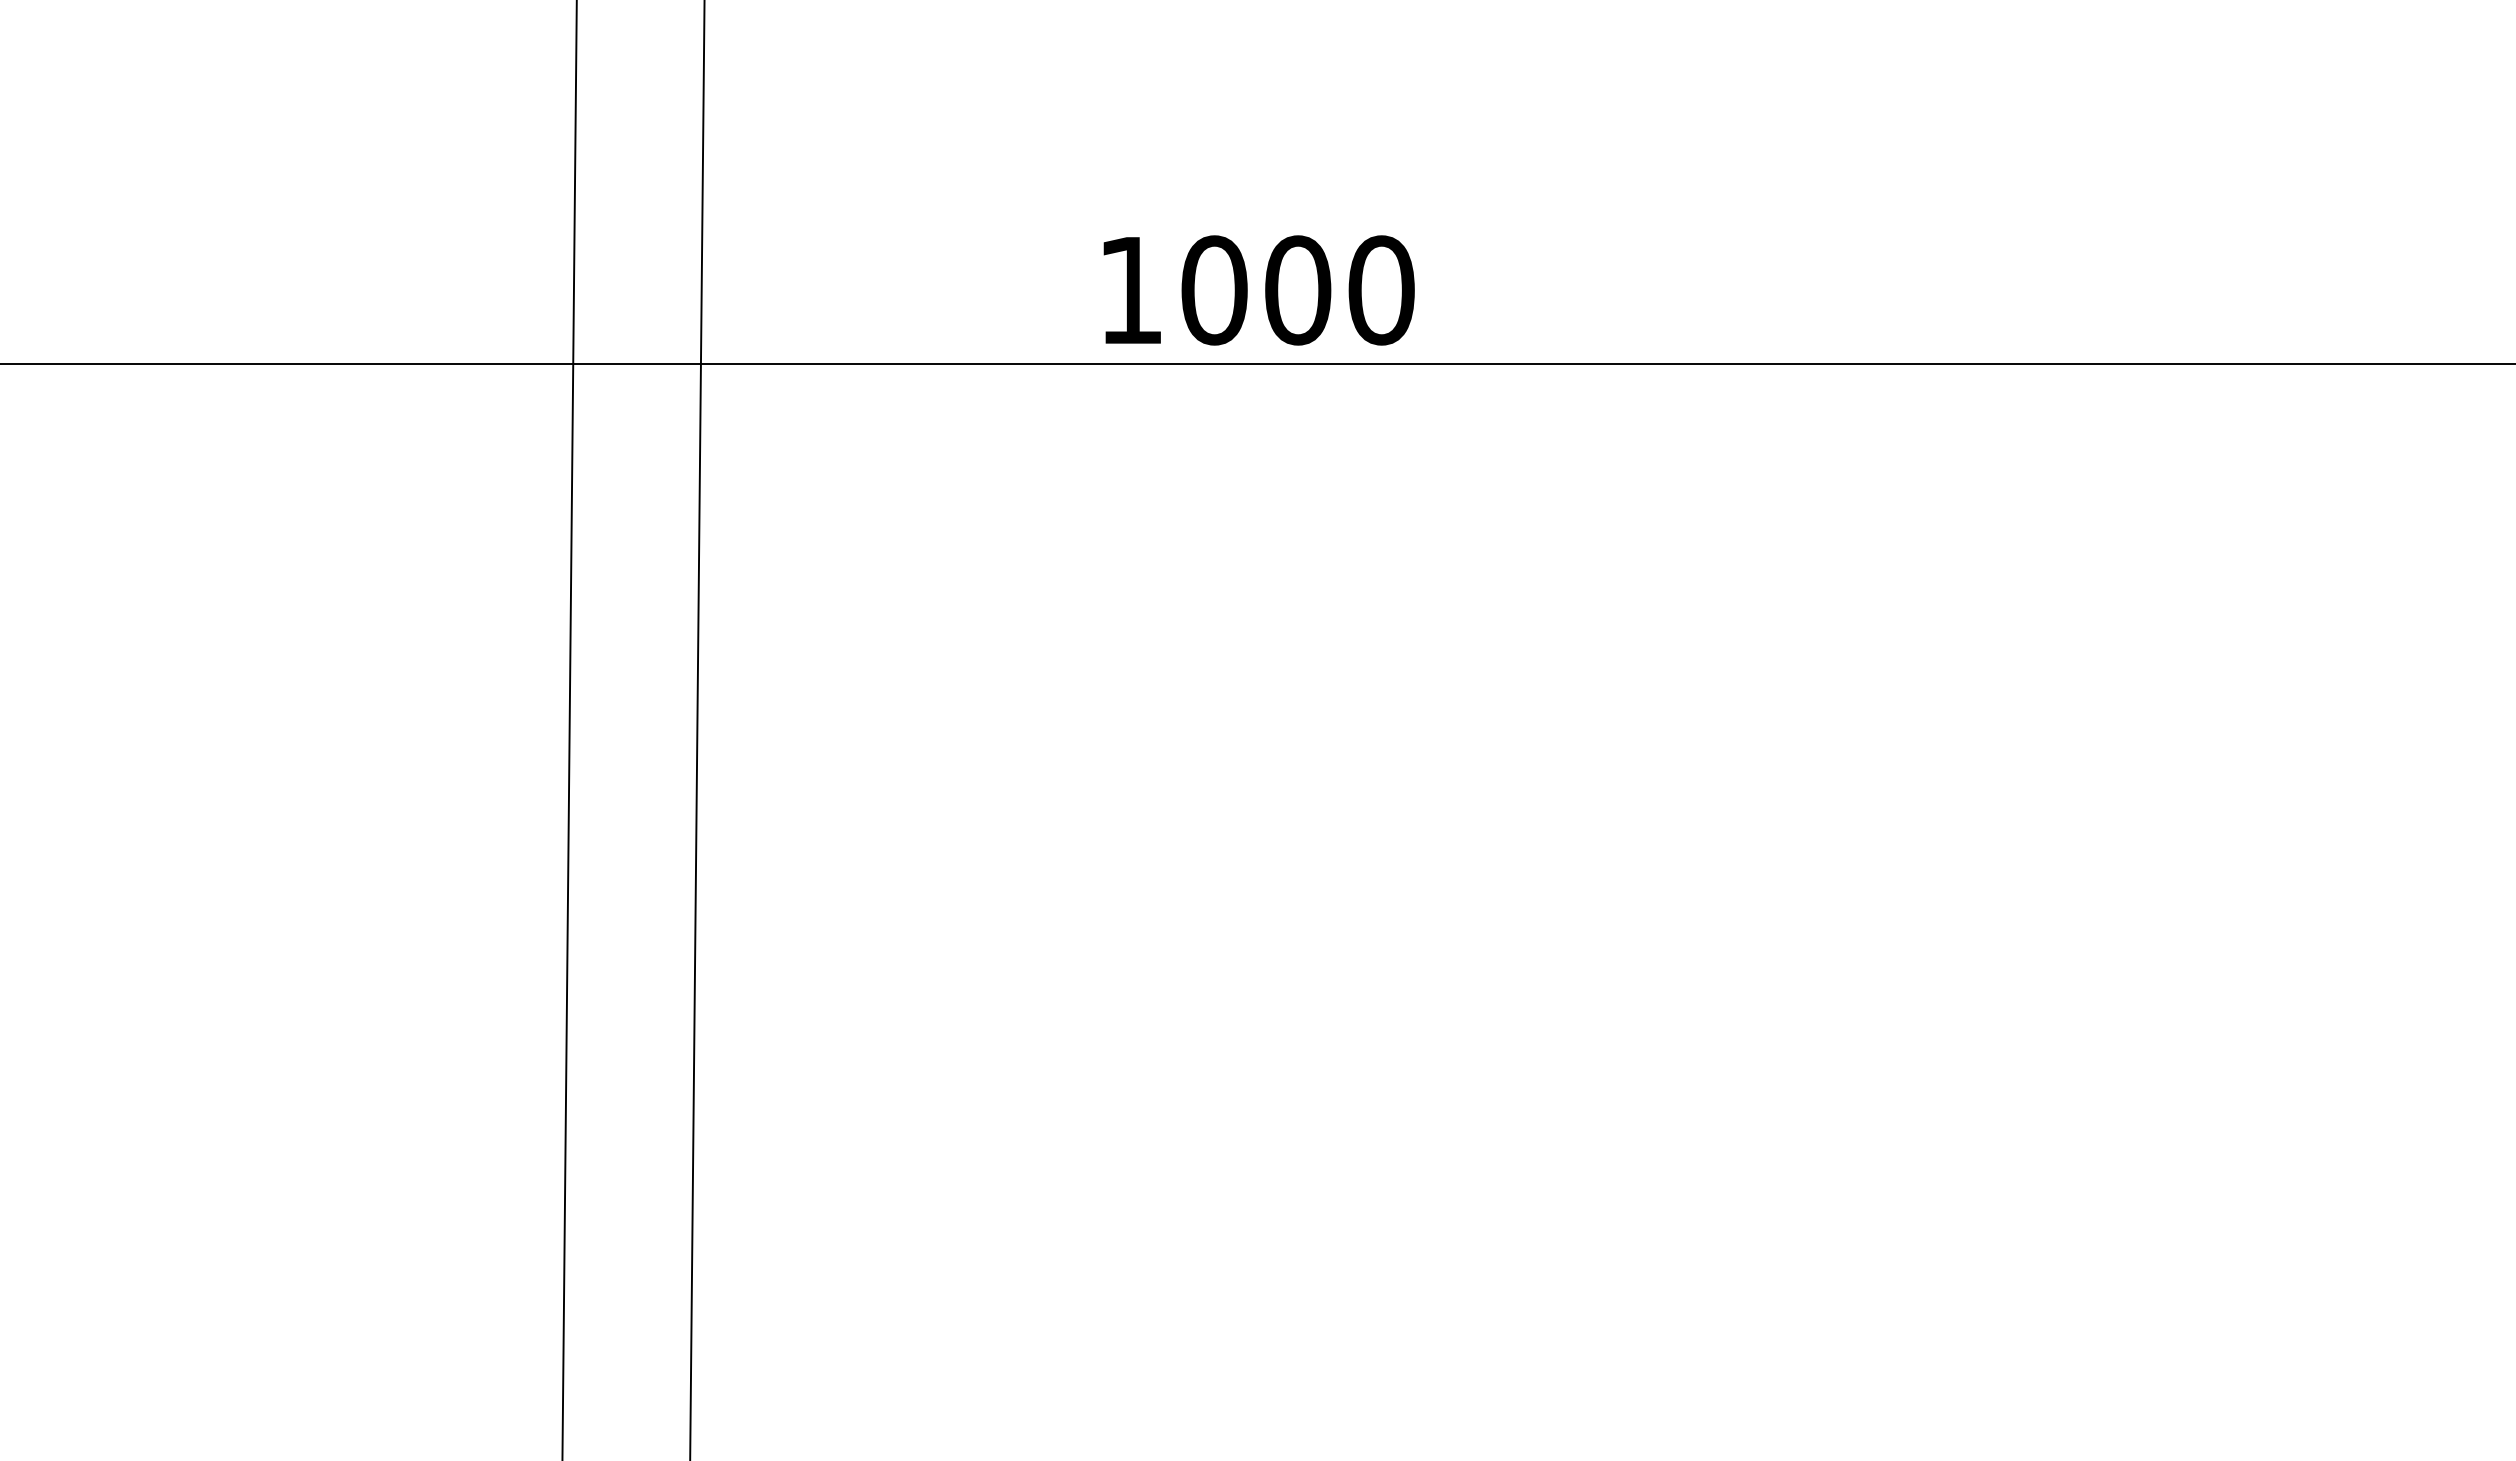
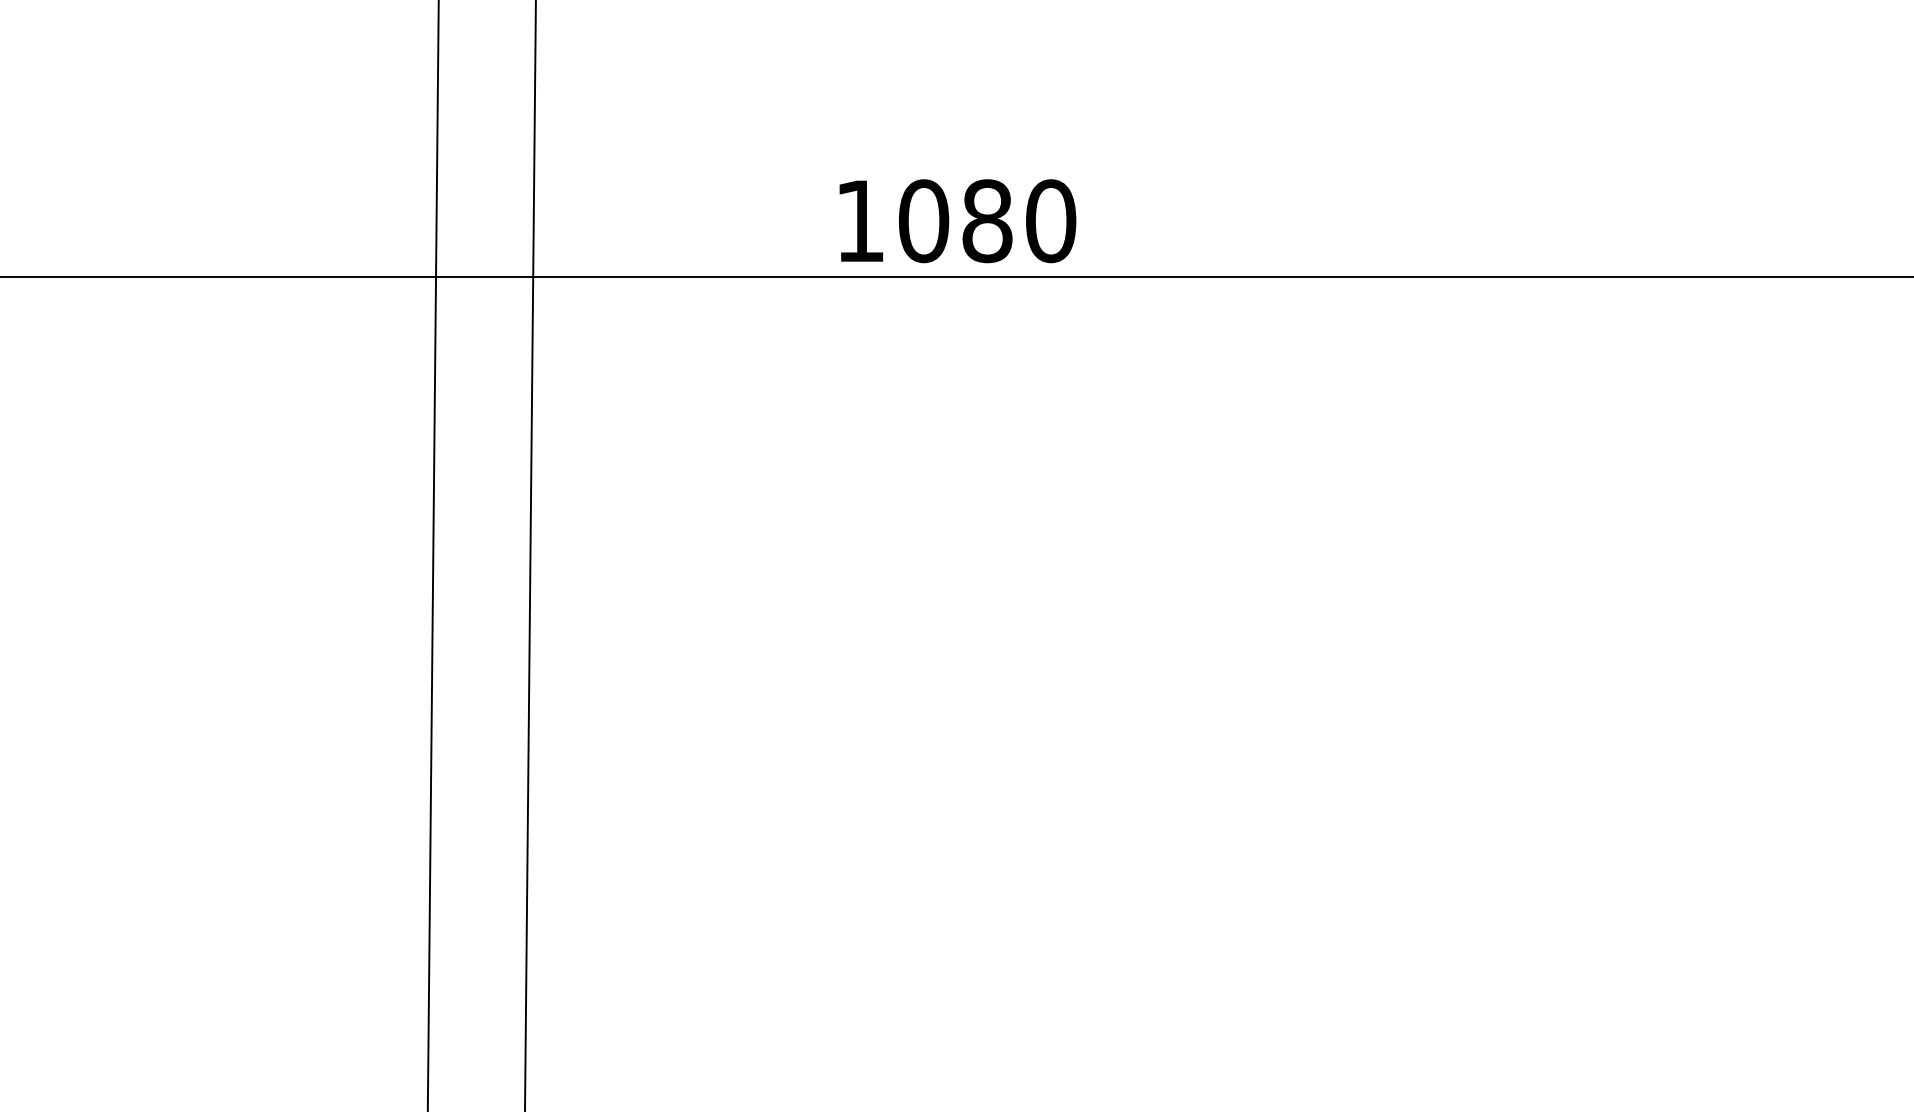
text: (1298, 290) -> (987, 221), 1000 -> 1080

